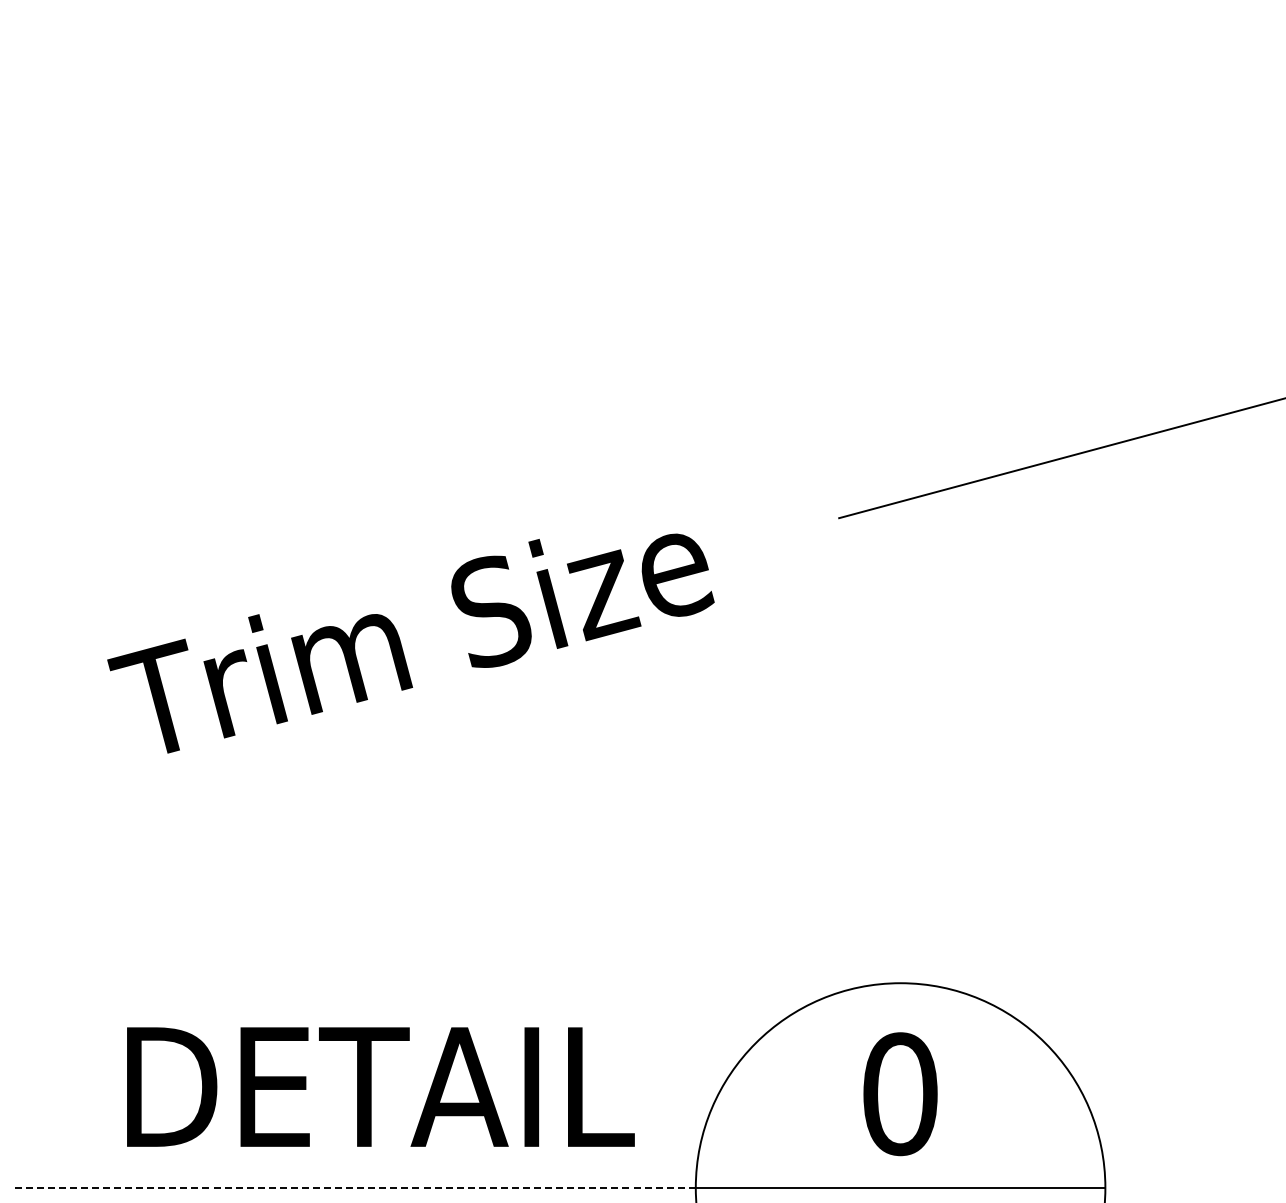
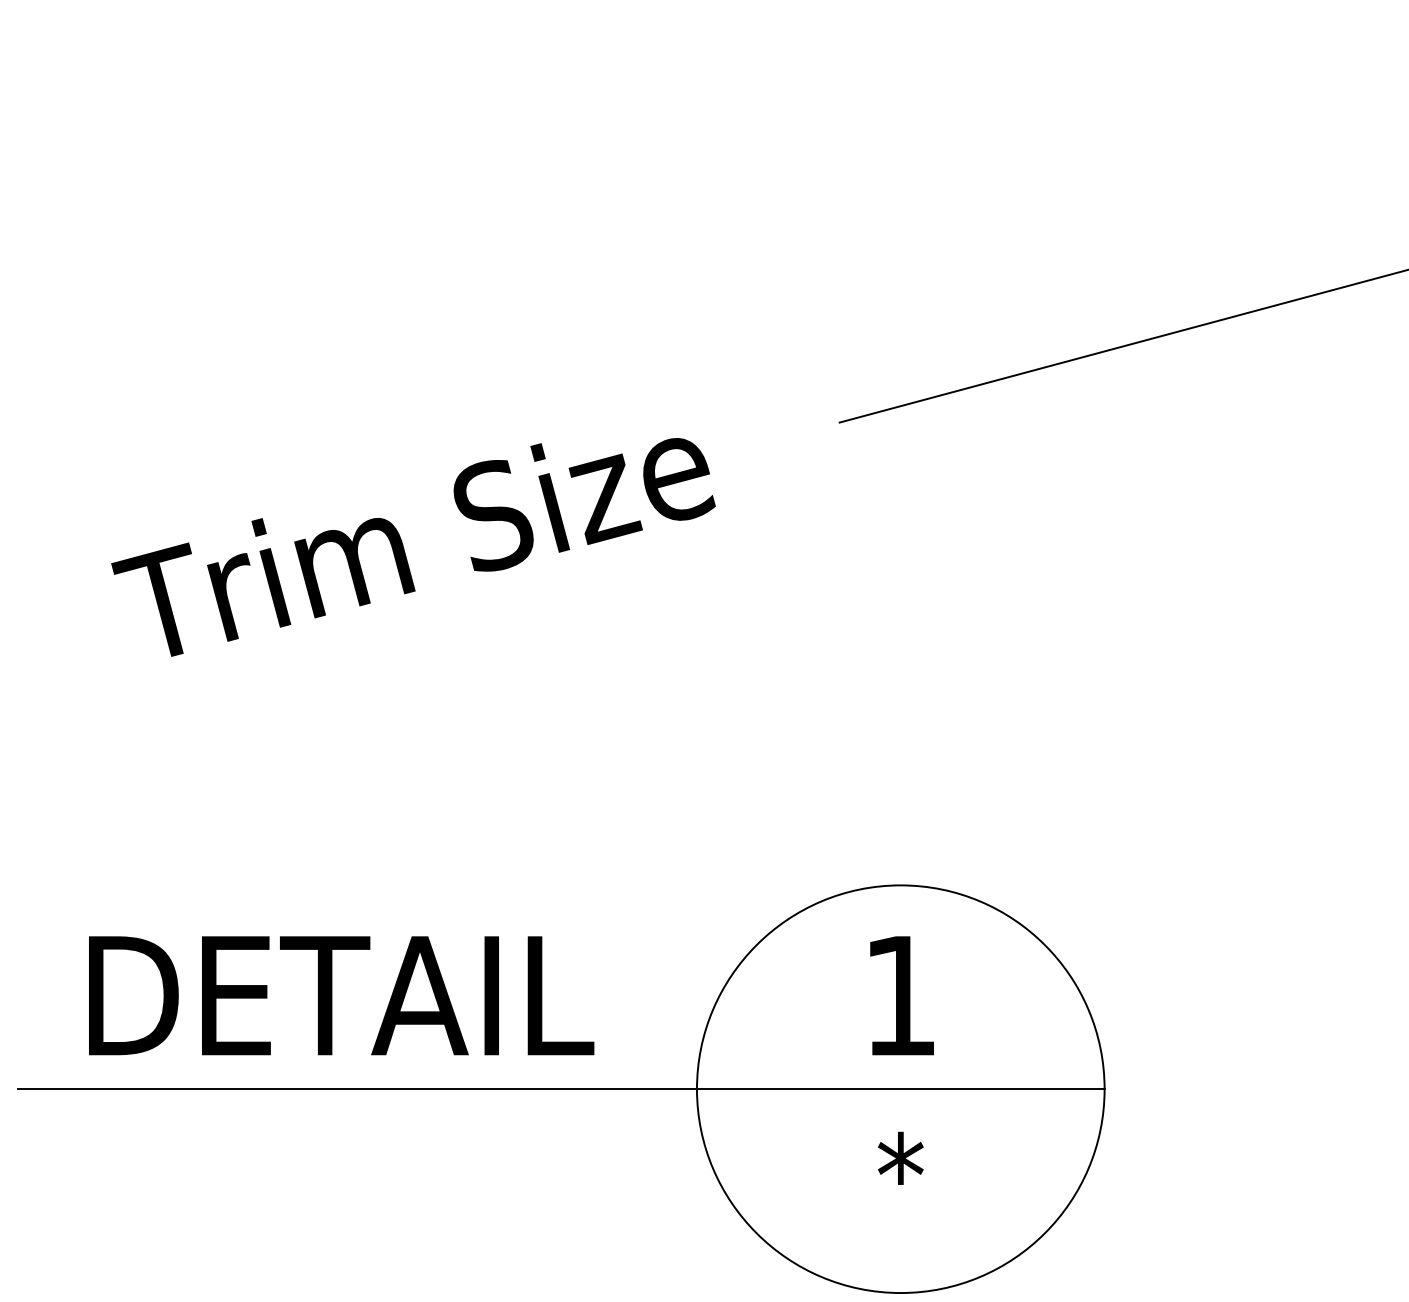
text: (380, 1086) -> (341, 995), moved
text: (900, 1093) -> (900, 995), 0 -> 1
line: (354, 1188) -> (357, 1089), dashed -> solid

